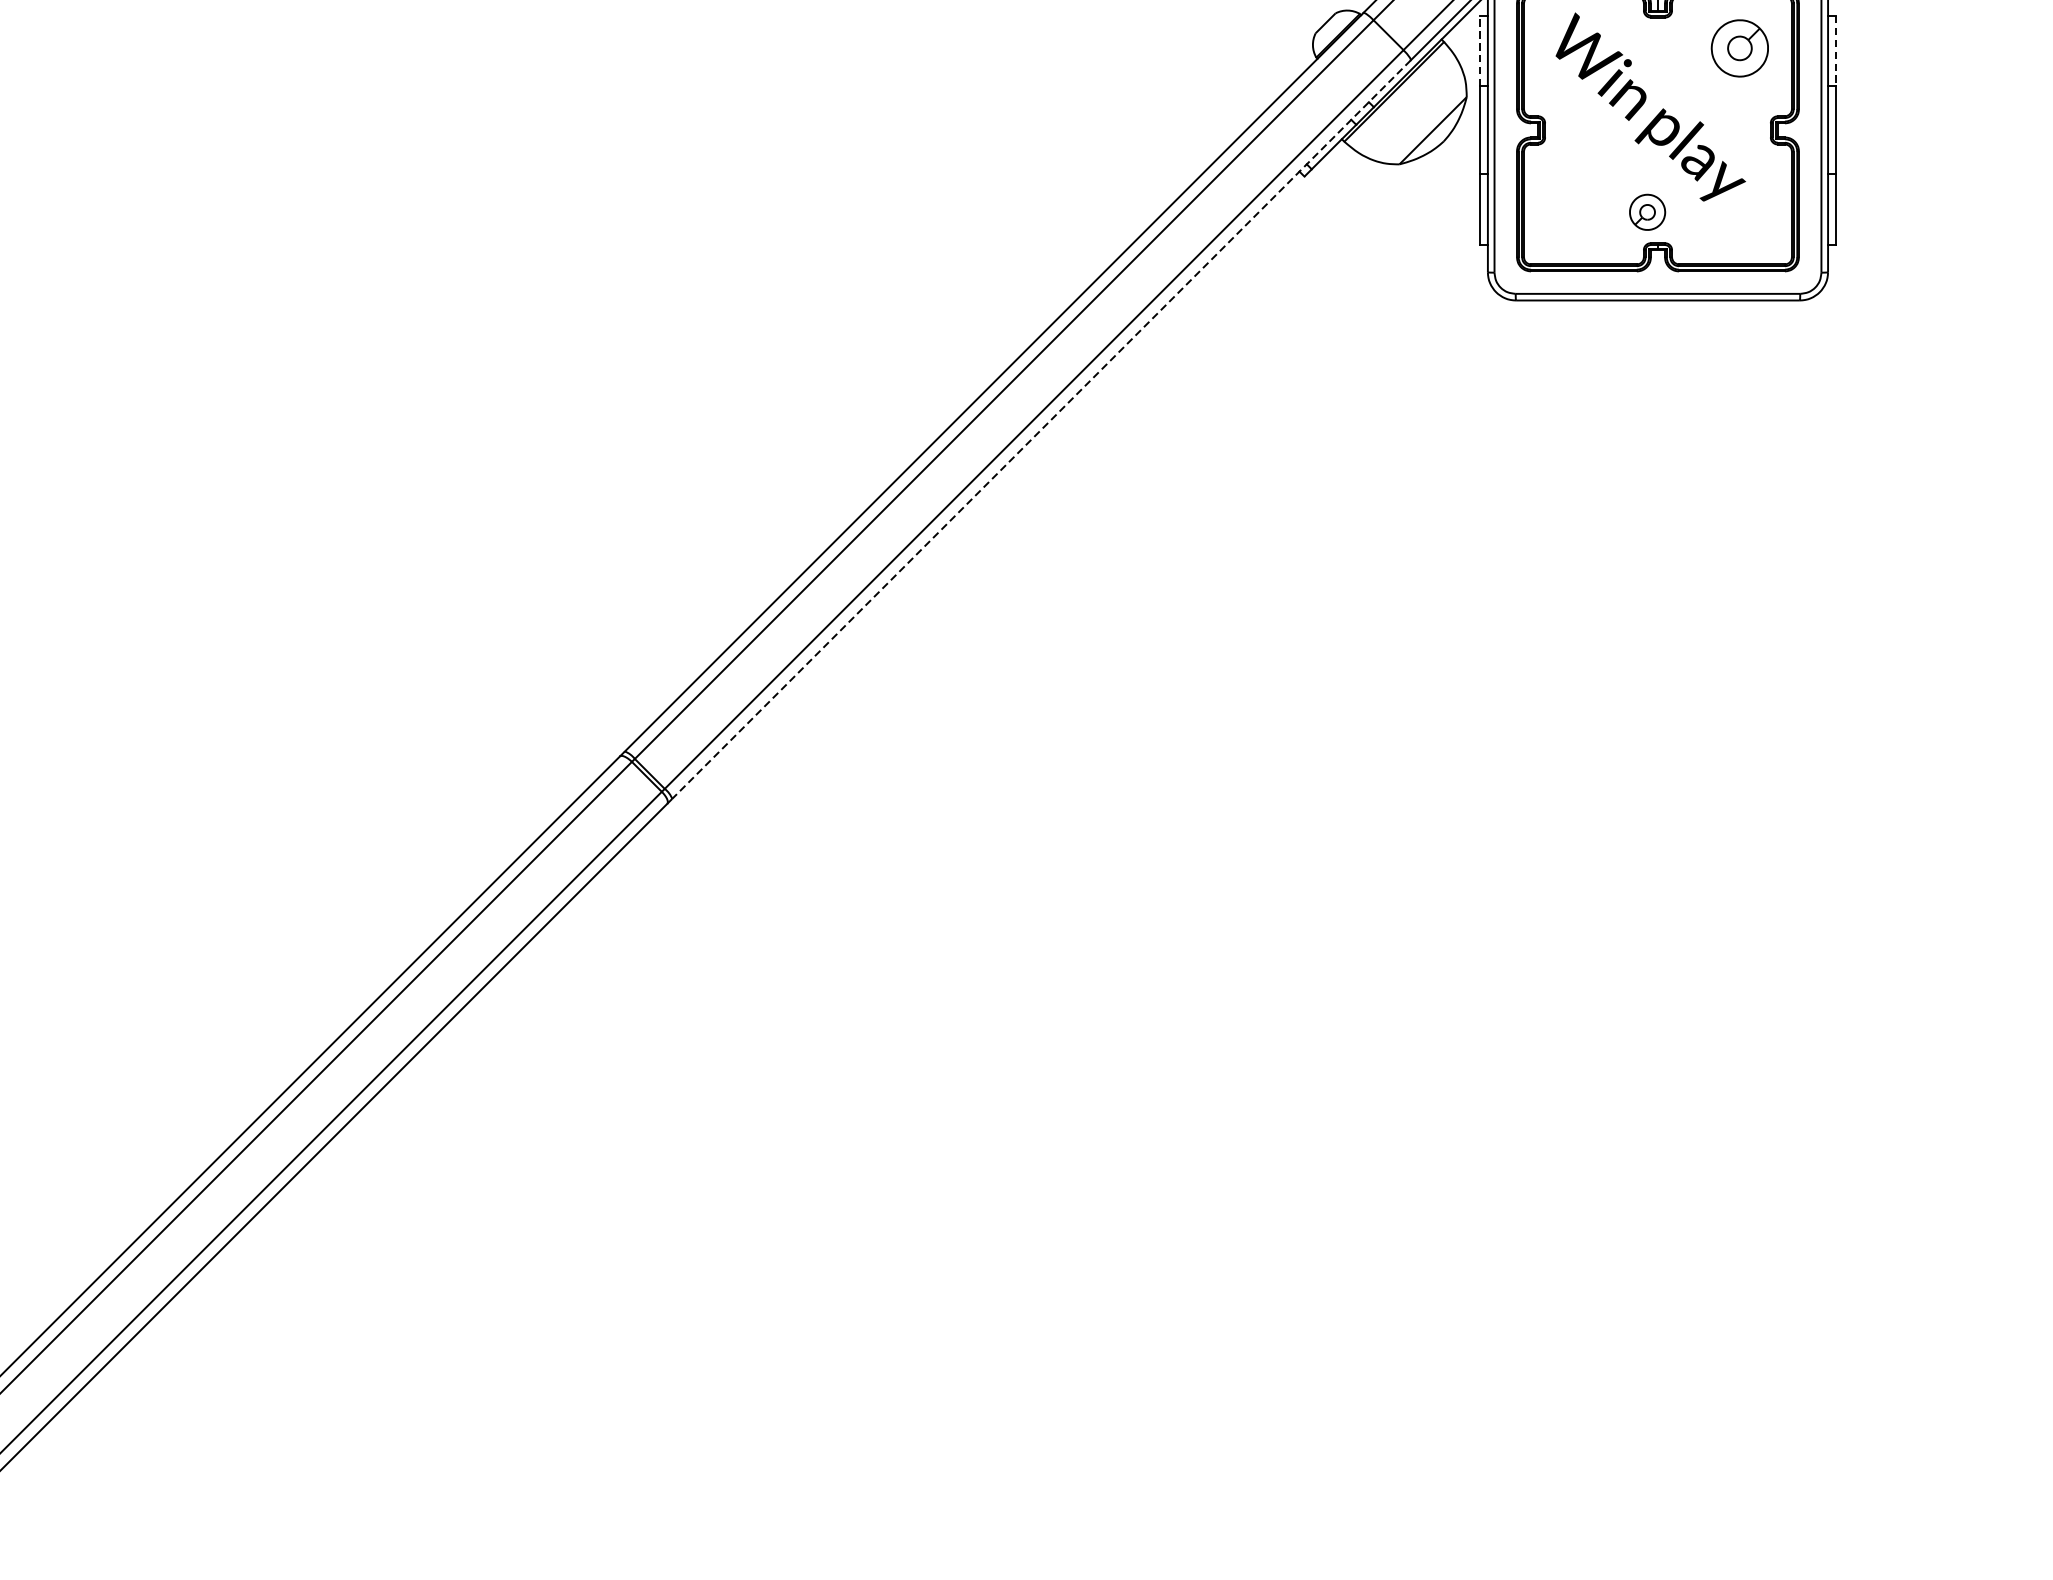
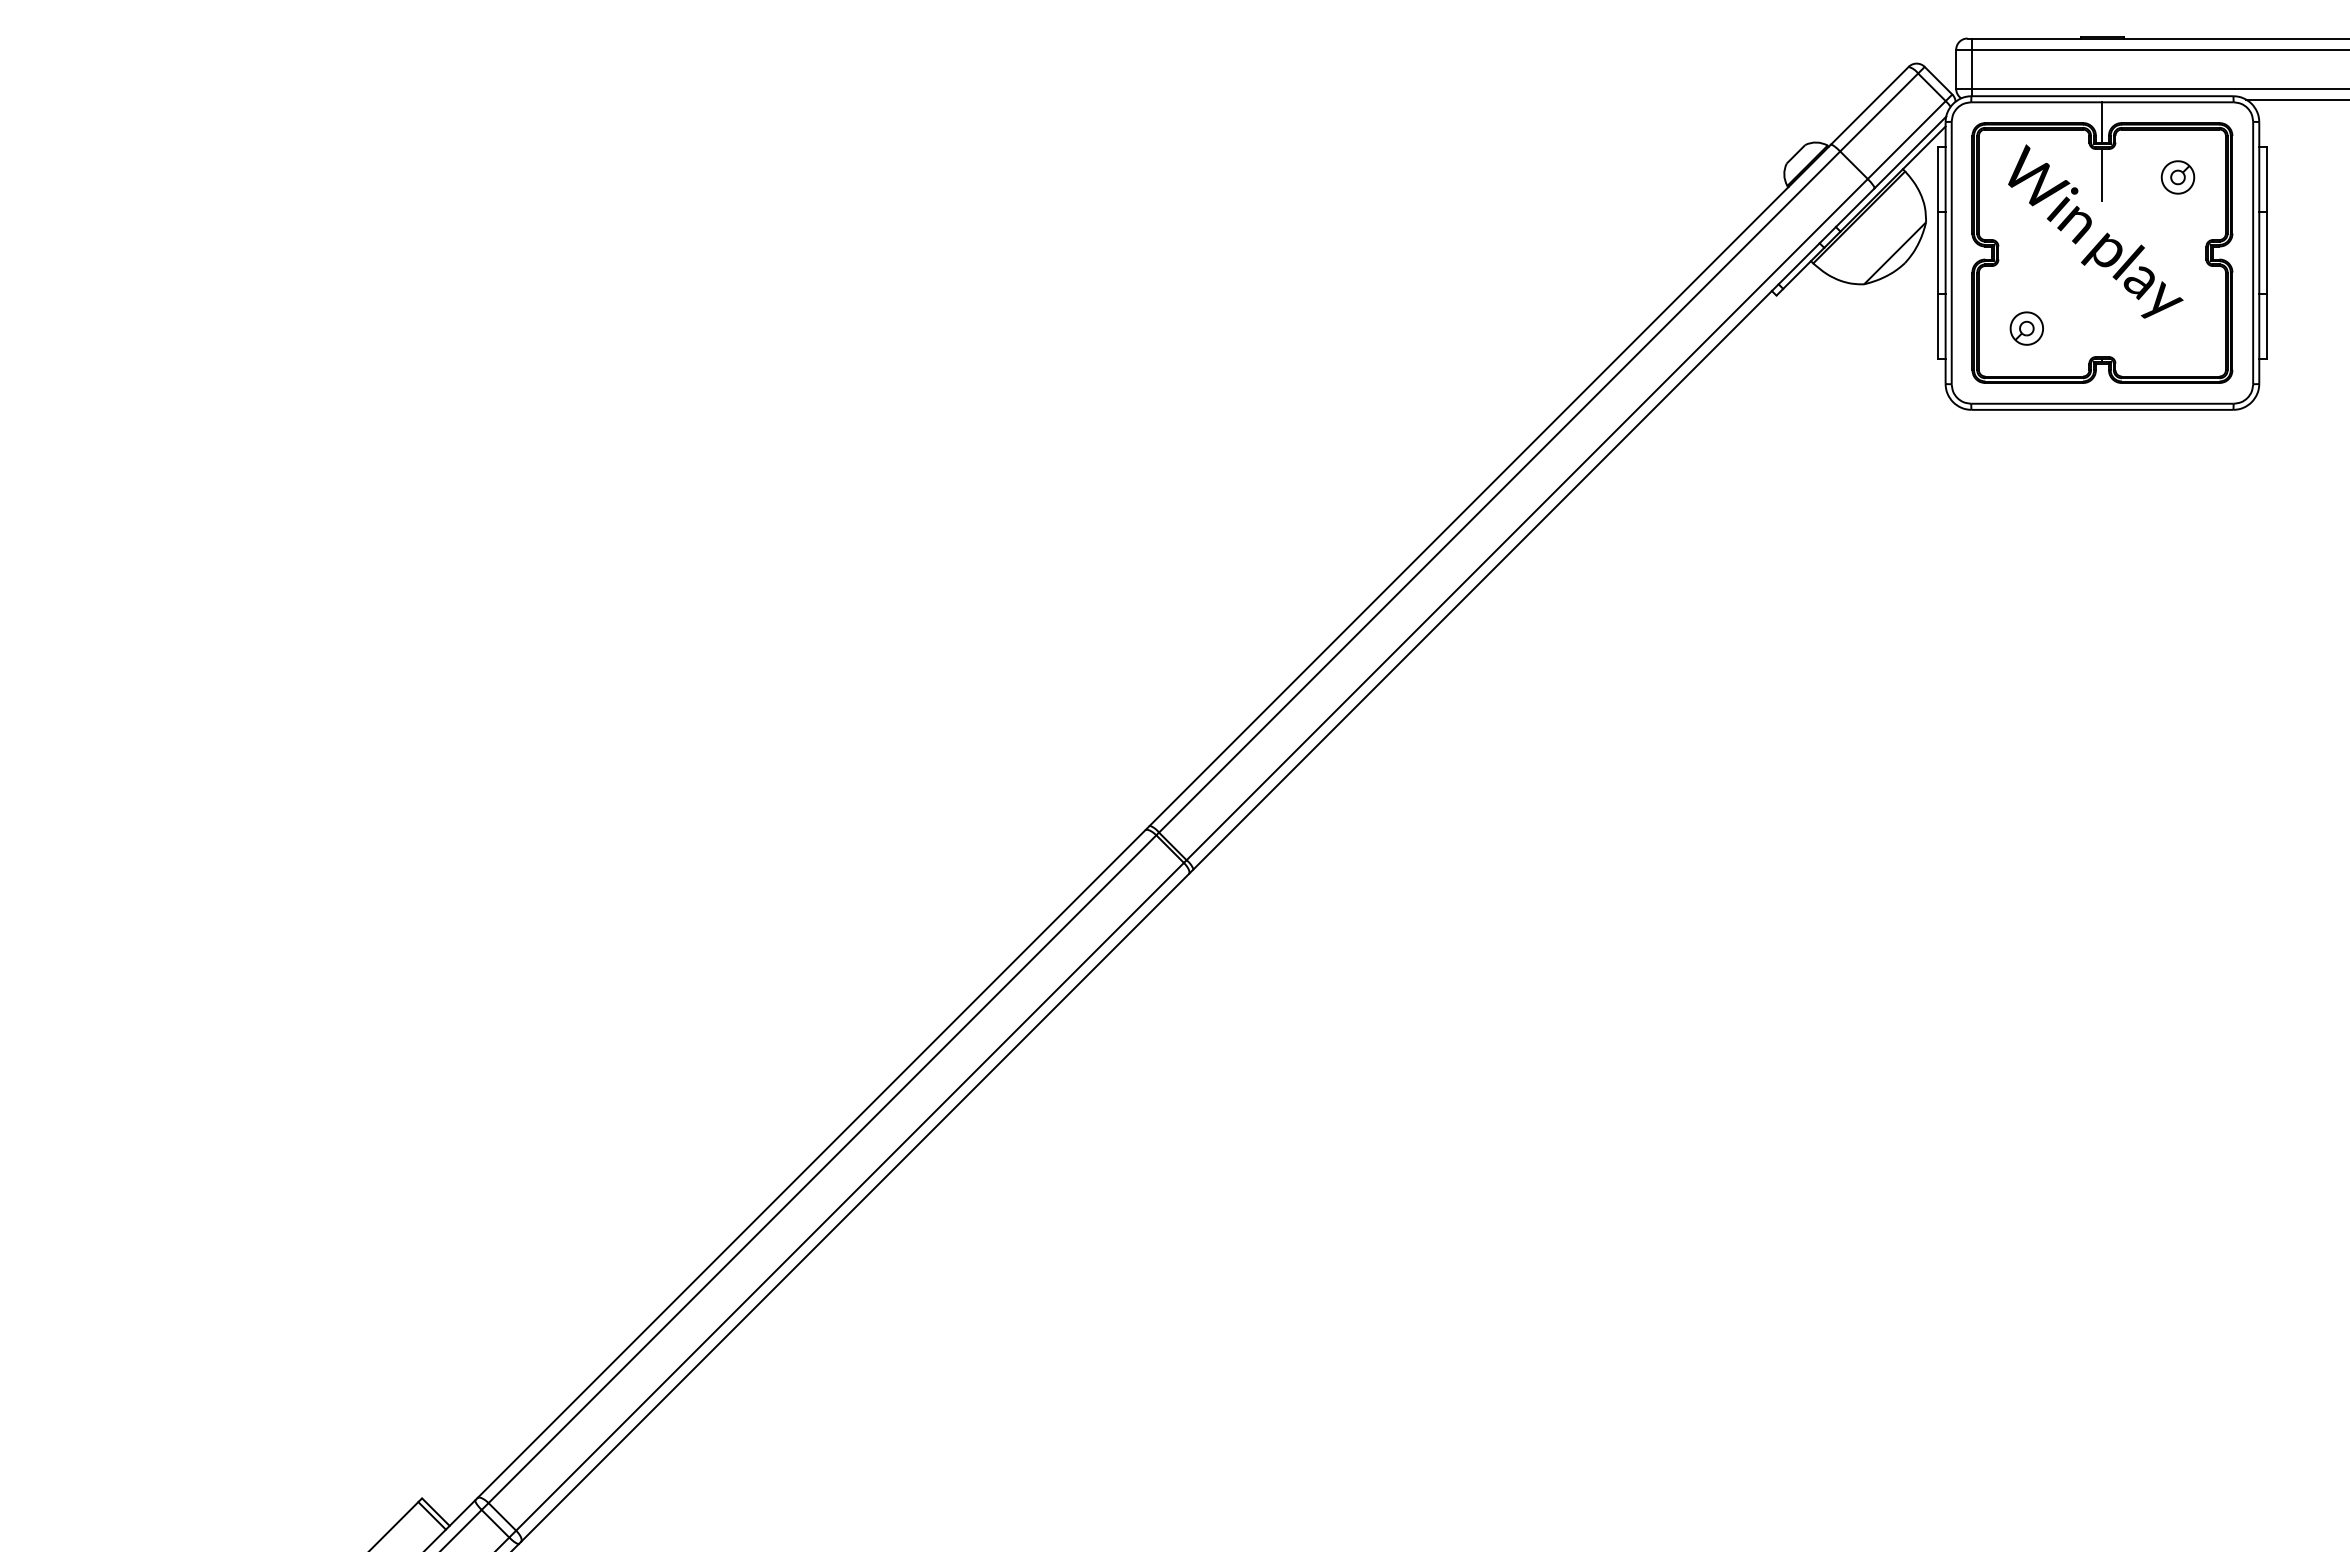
line: (1658, 45) -> (2102, 174), added
part: (1739, 48) -> (2177, 177), size x0.62
line: (1480, 50) -> (1938, 179), dashed -> solid
line: (1835, 50) -> (2266, 179), dashed -> solid
part: (1647, 212) -> (2026, 328), moved
line: (1042, 429) -> (1534, 528), dashed -> solid

